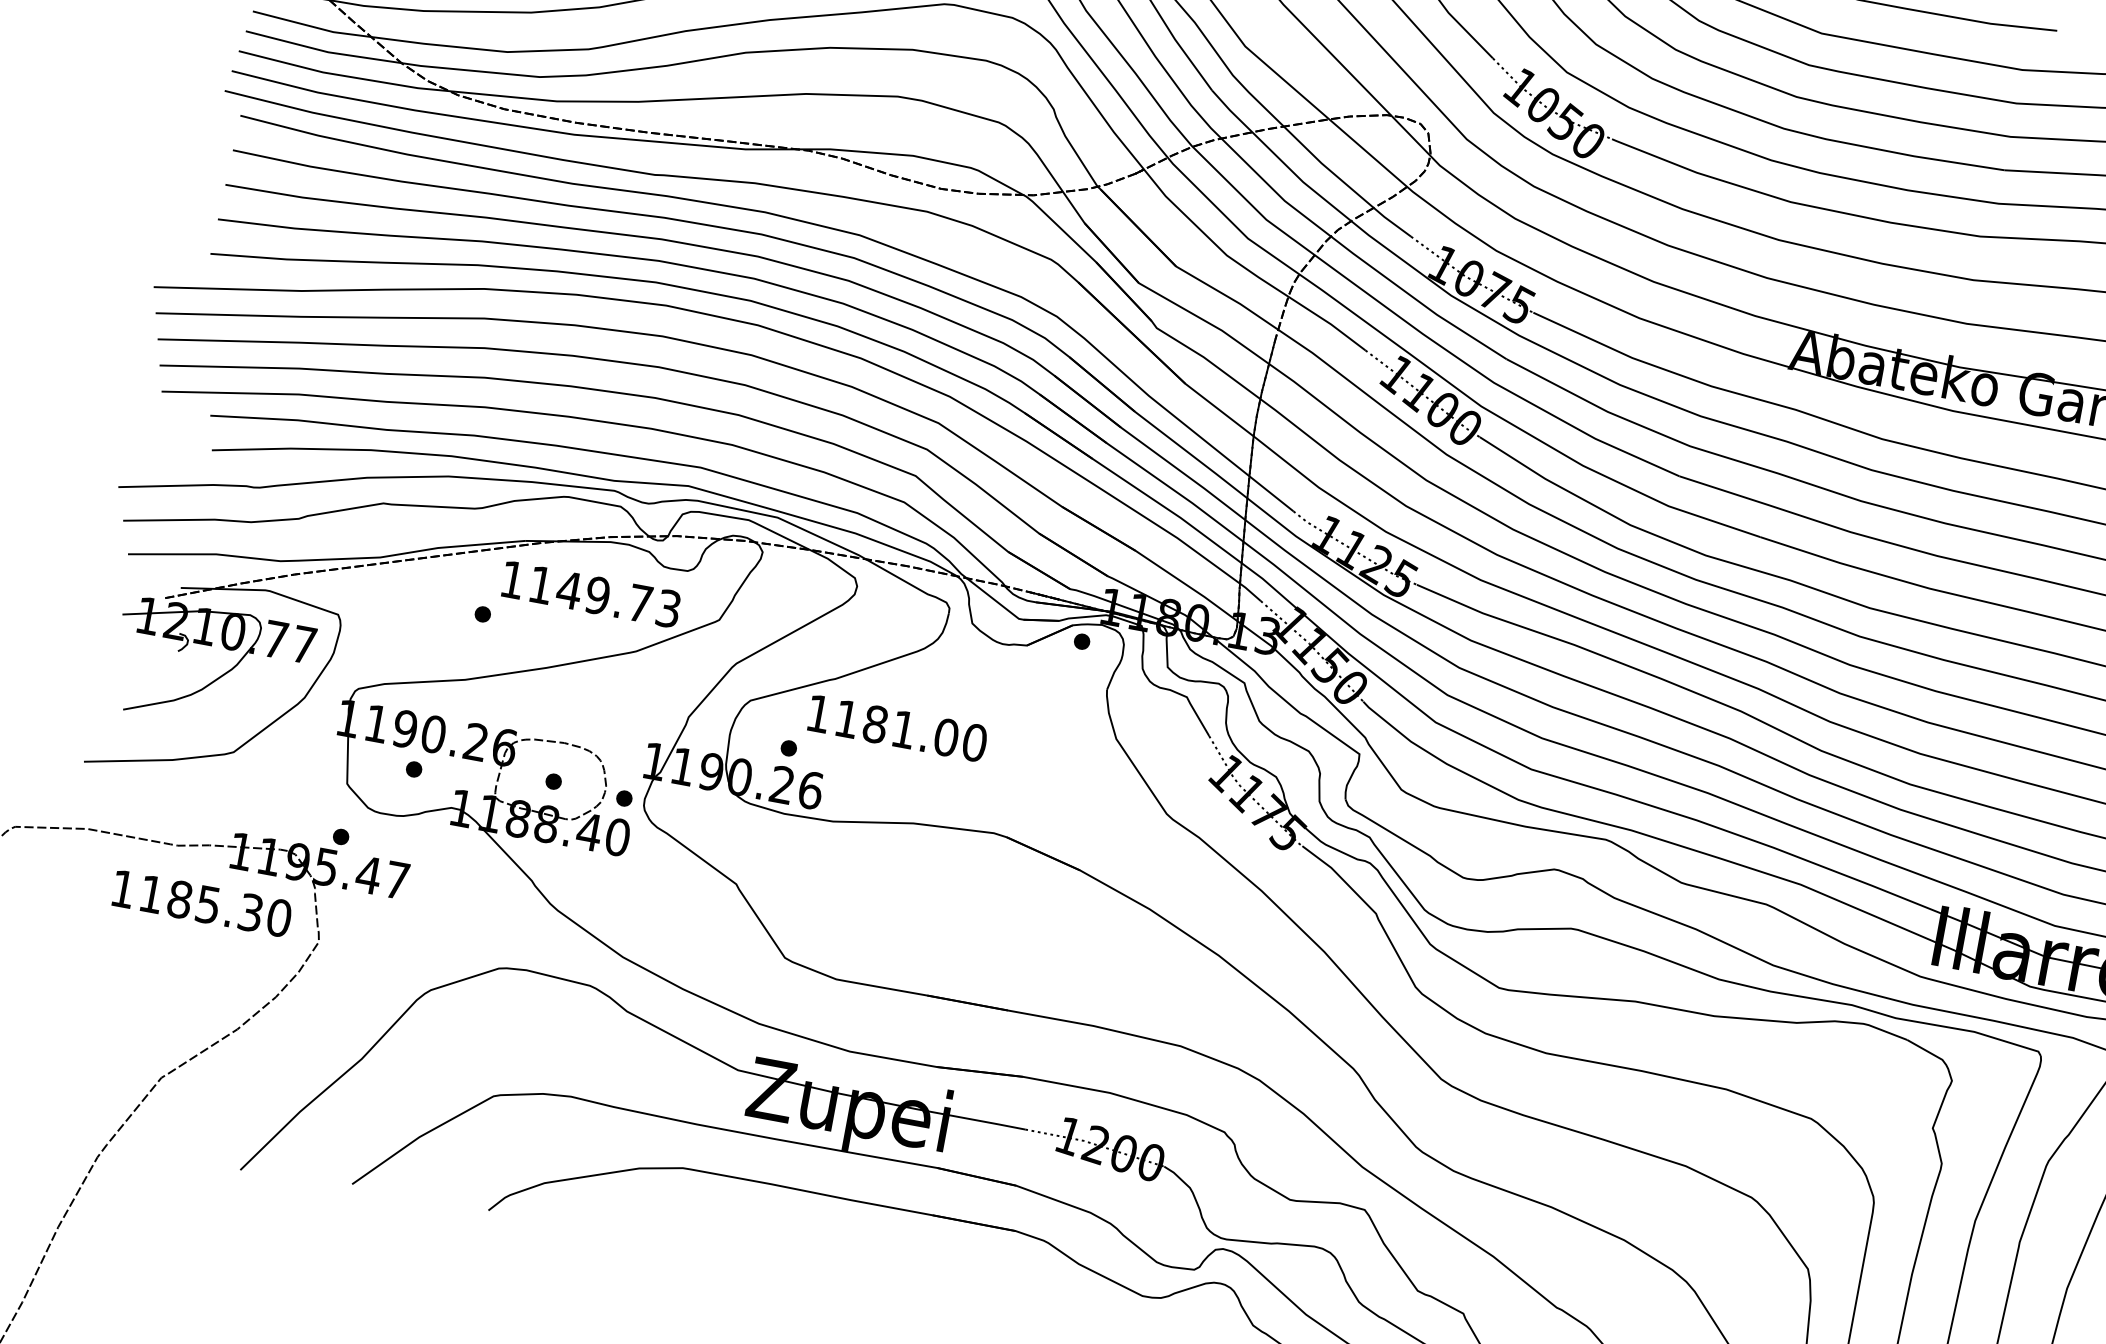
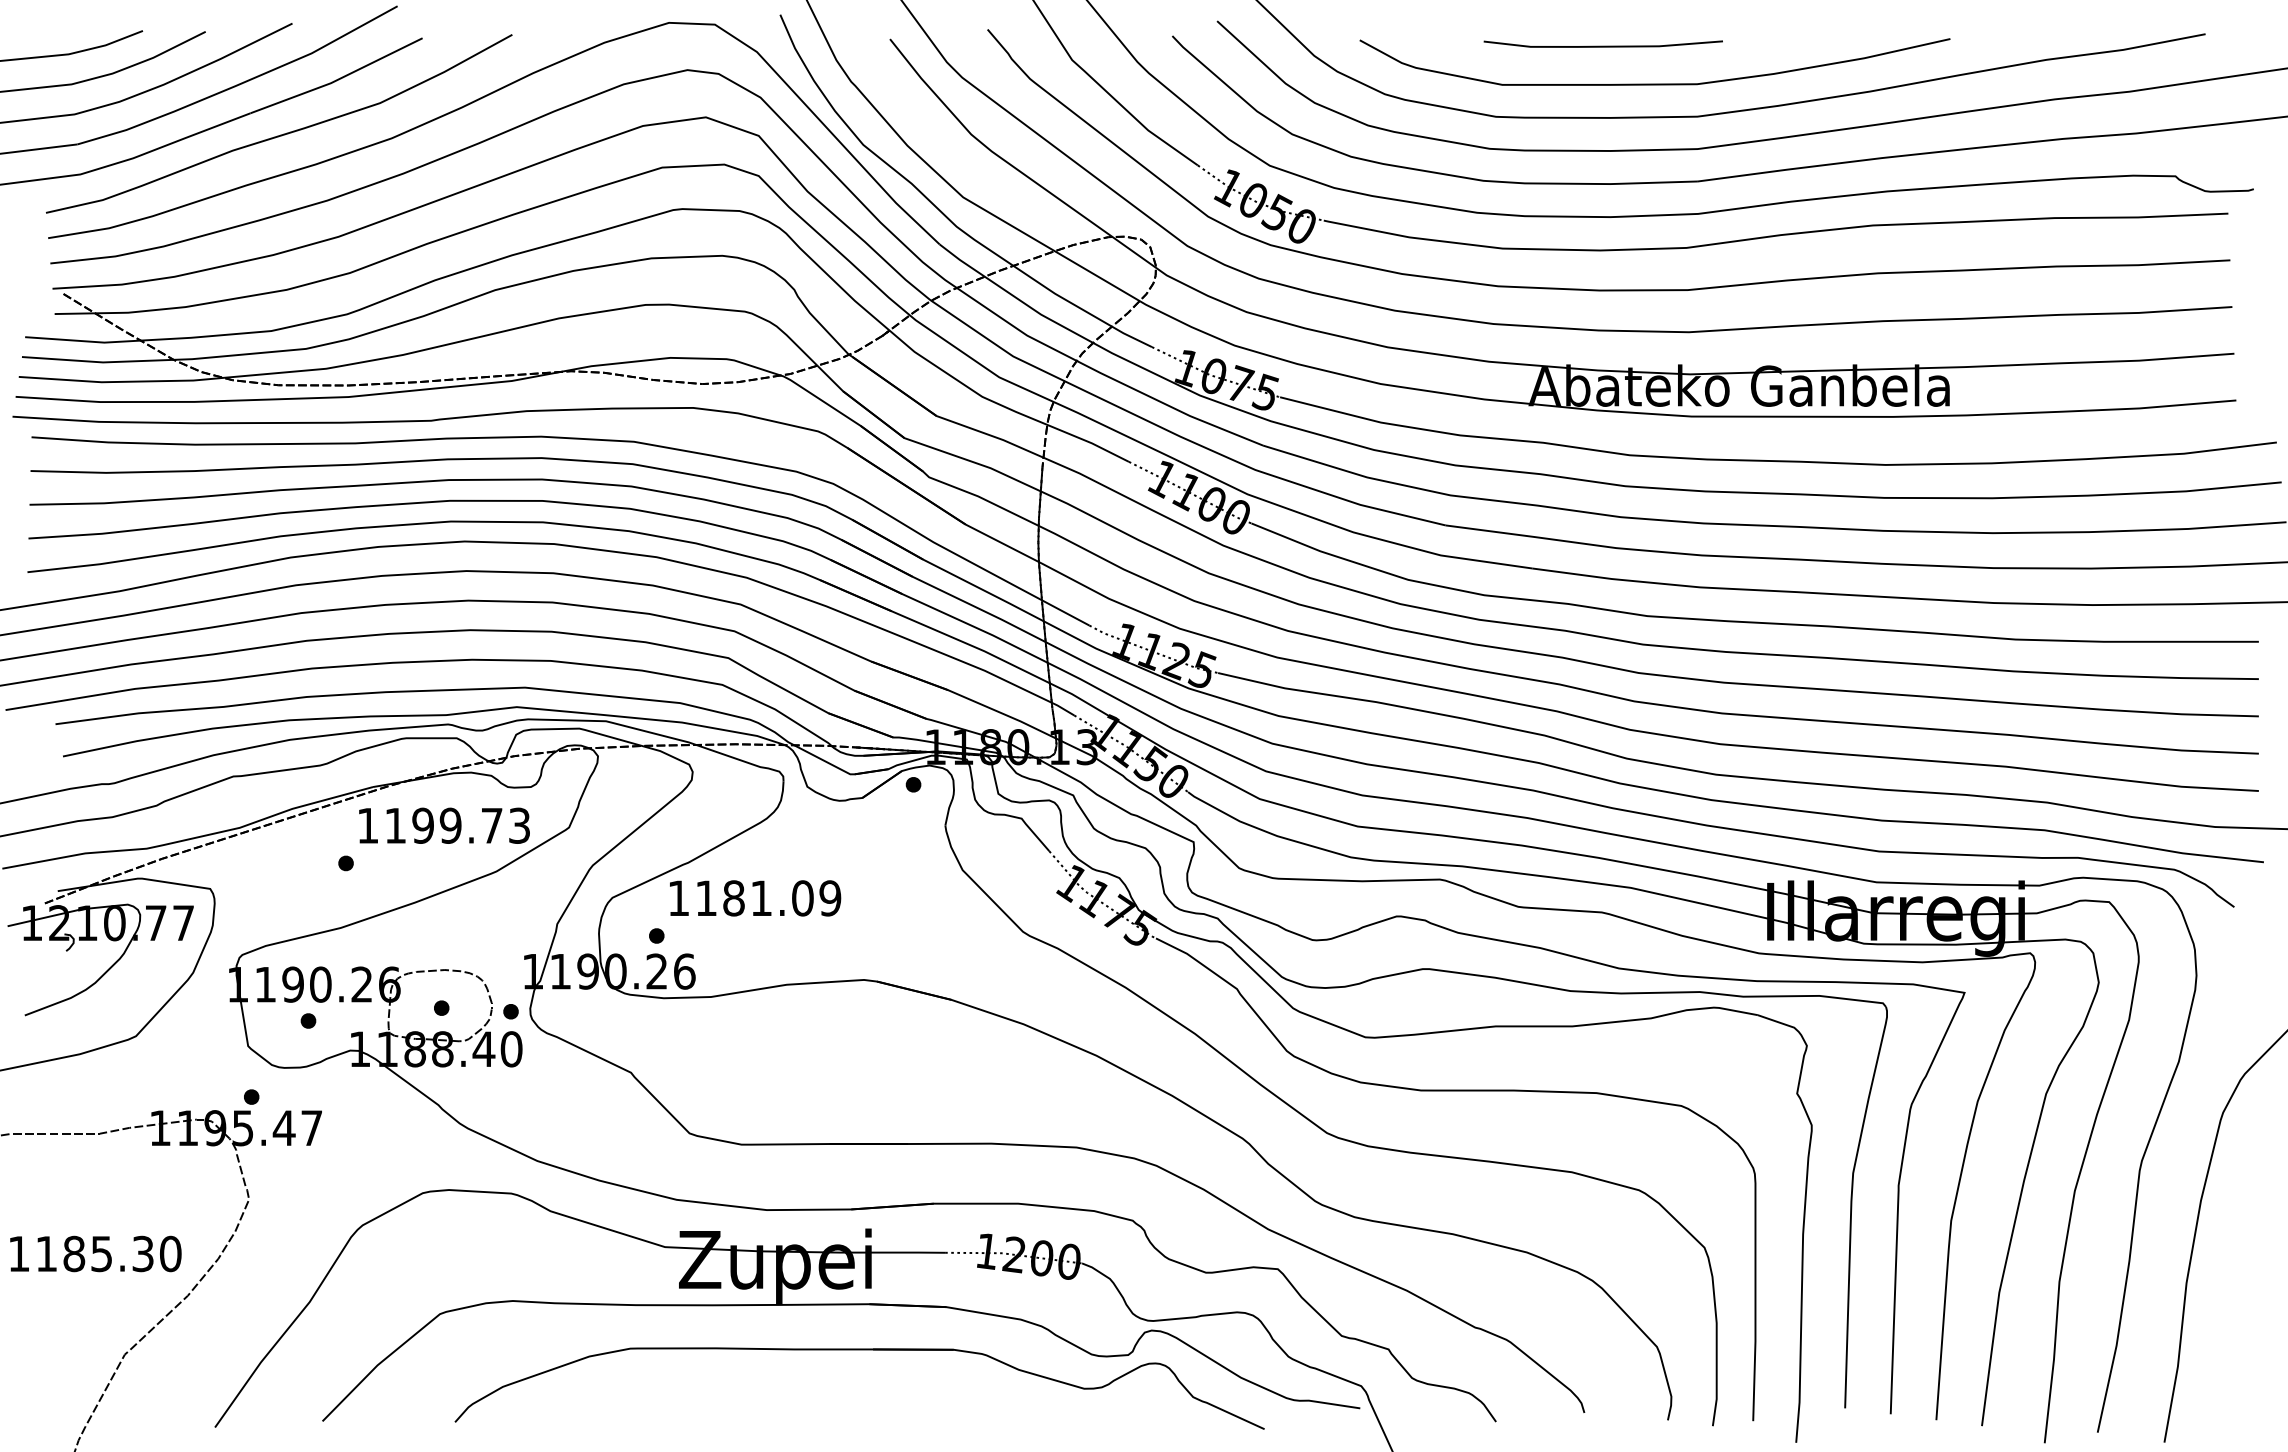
text: (568, 589) -> (422, 825), 1149.73 -> 1199.73
text: (974, 742) -> (830, 898), 1181.00 -> 1181.09
text: (201, 903) -> (95, 1253), moved

